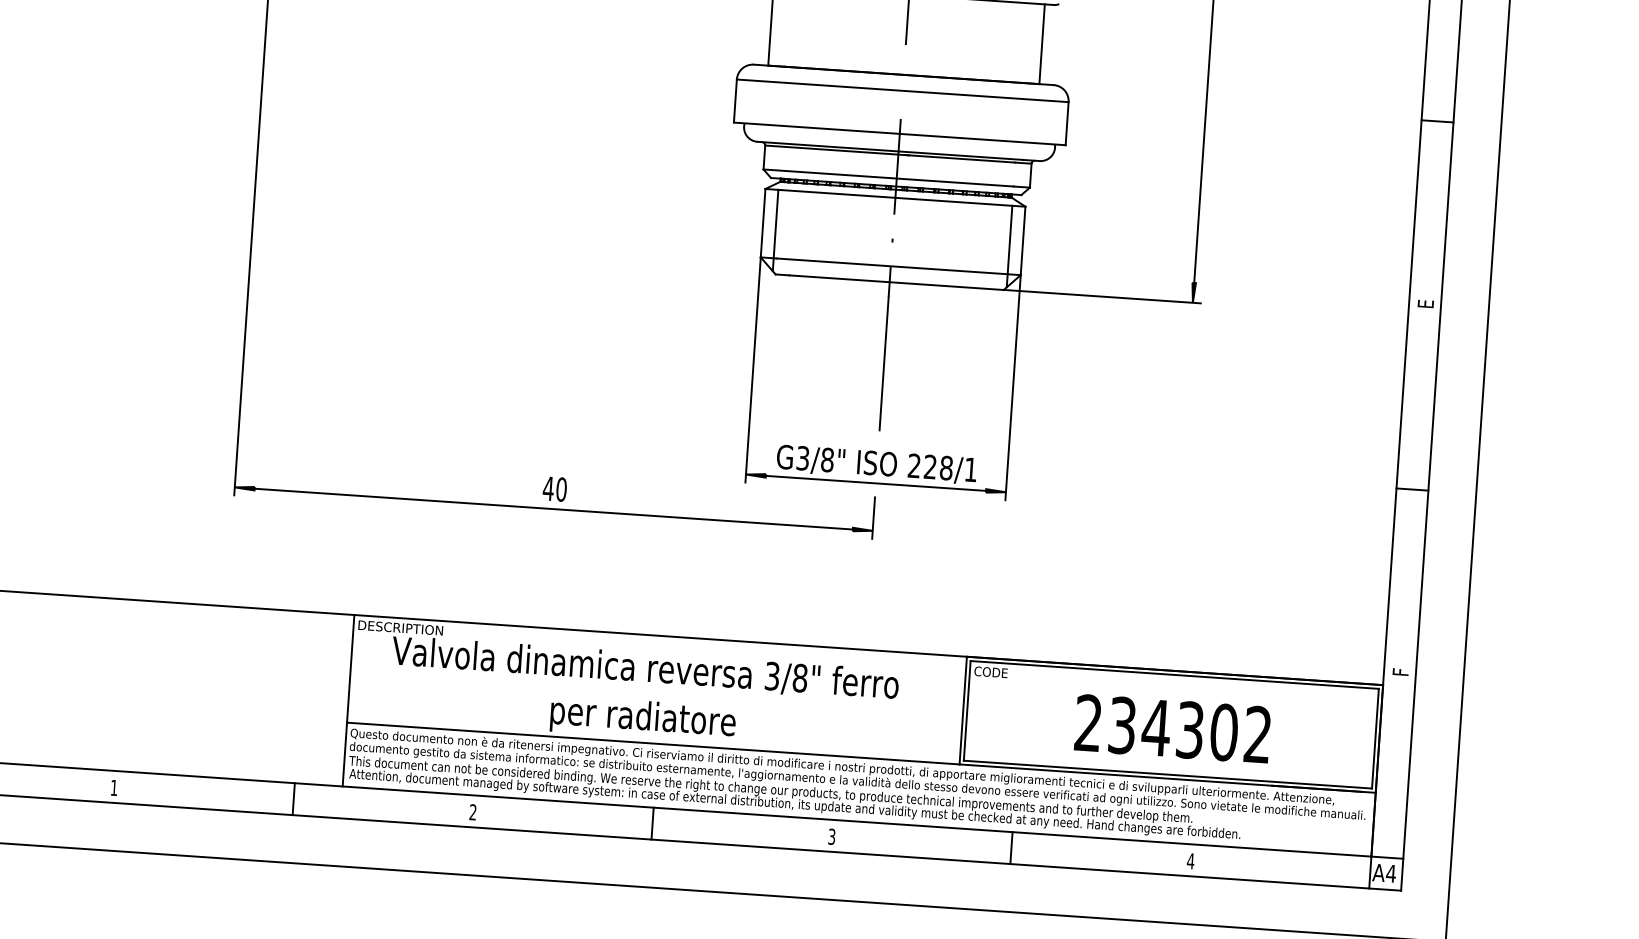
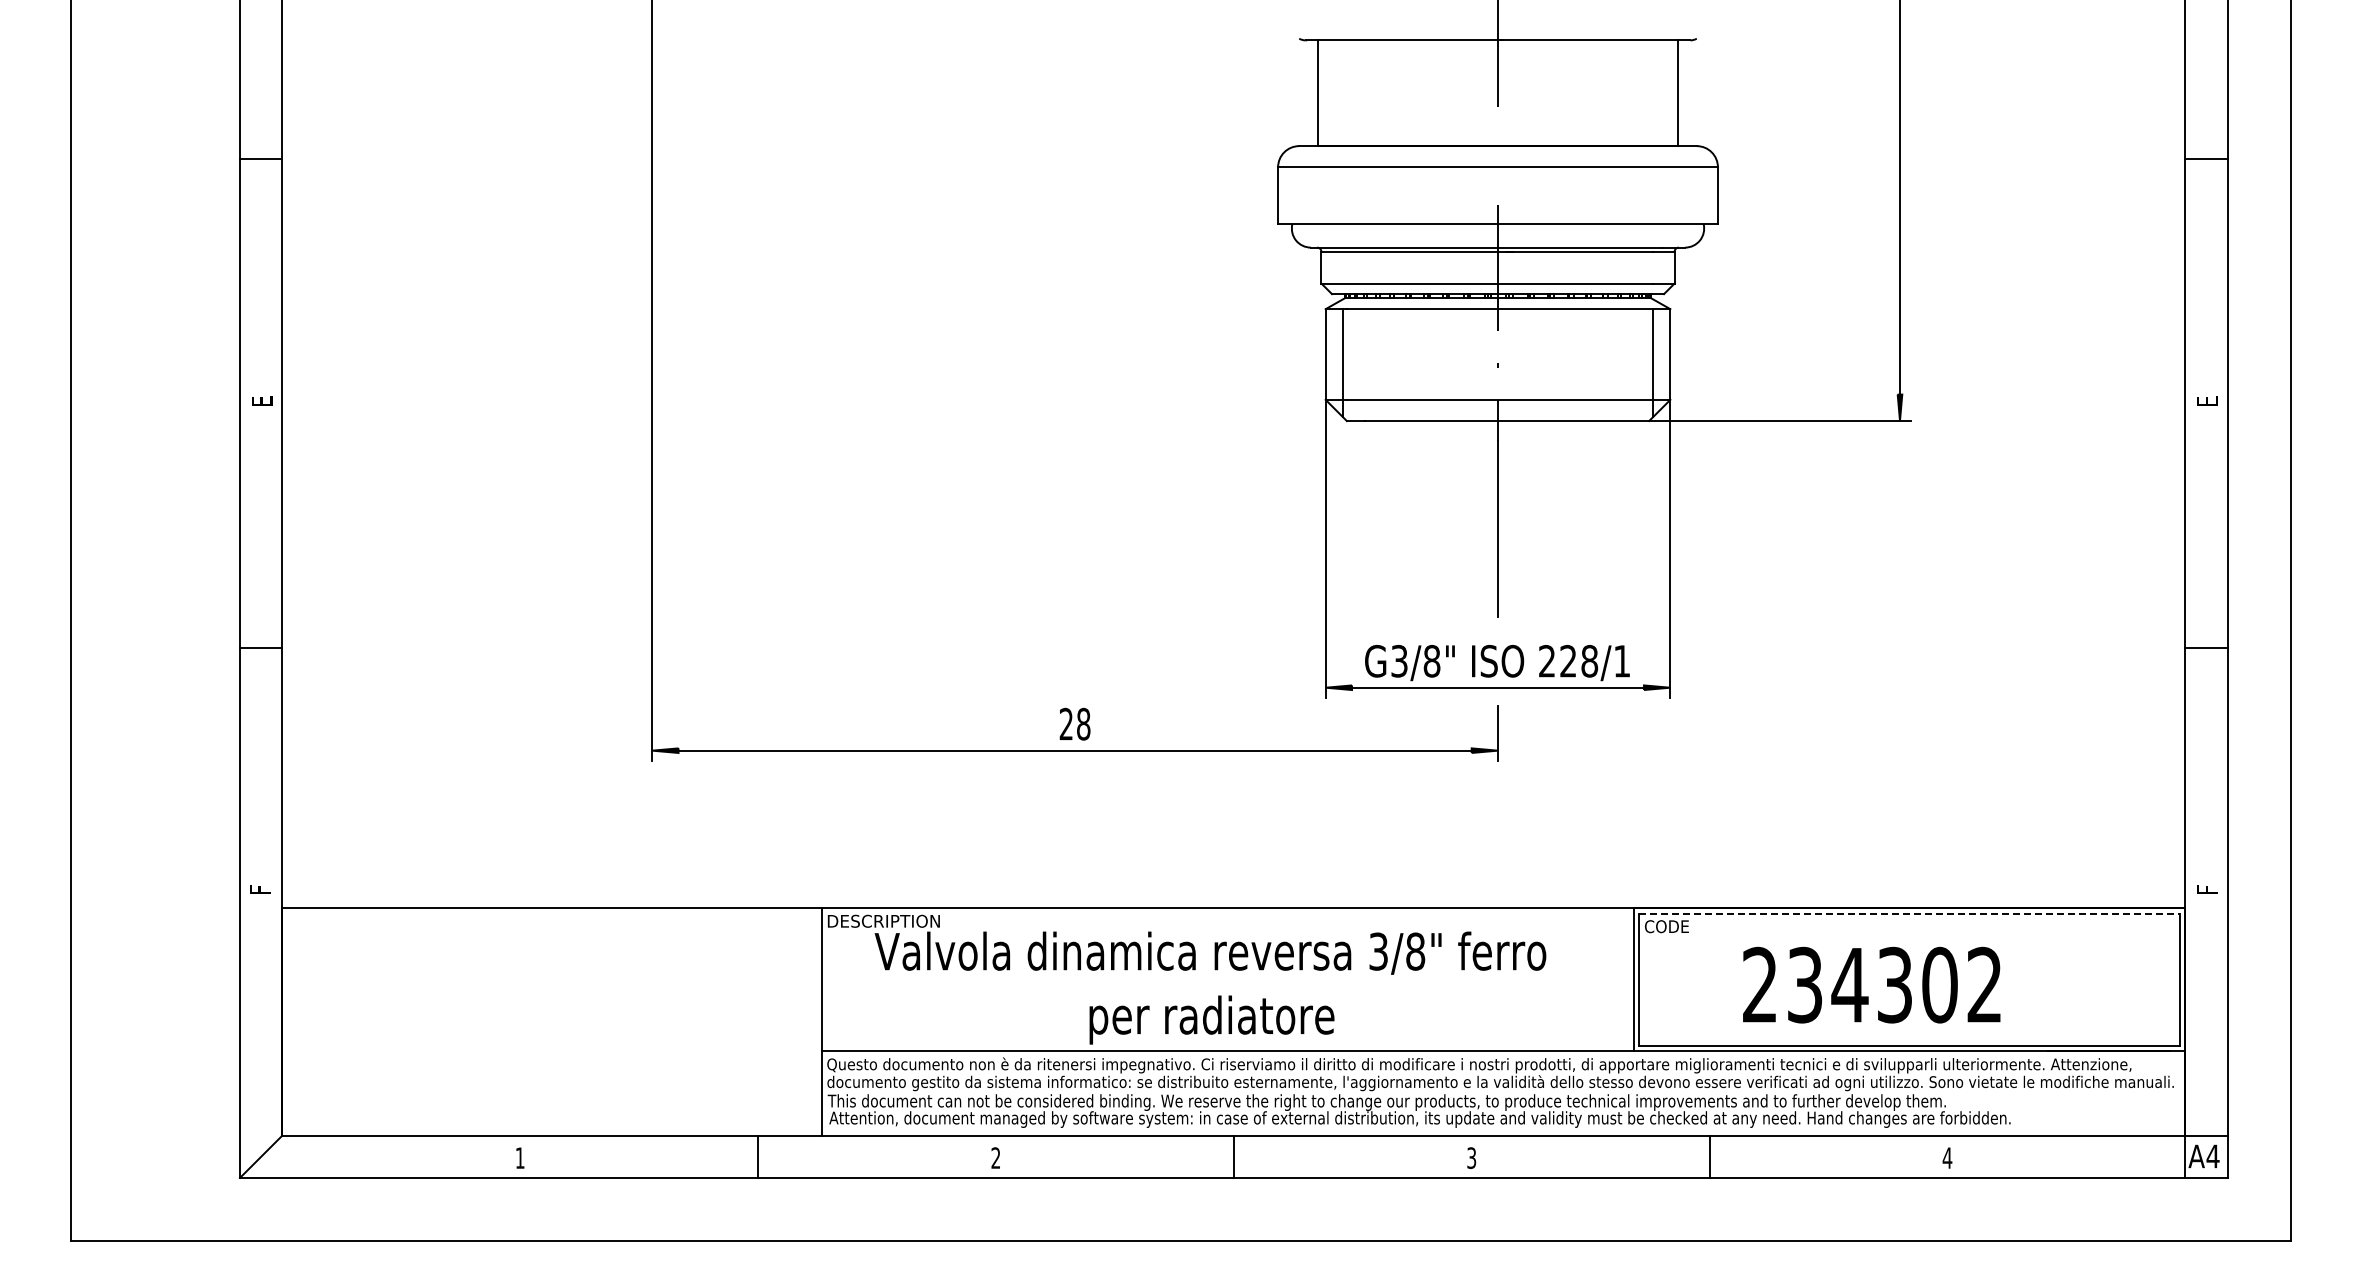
text: (554, 488) -> (1074, 723), 40 -> 28
line: (1174, 674) -> (1909, 913), solid -> dashed
text: (1172, 728) -> (1871, 984), moved

